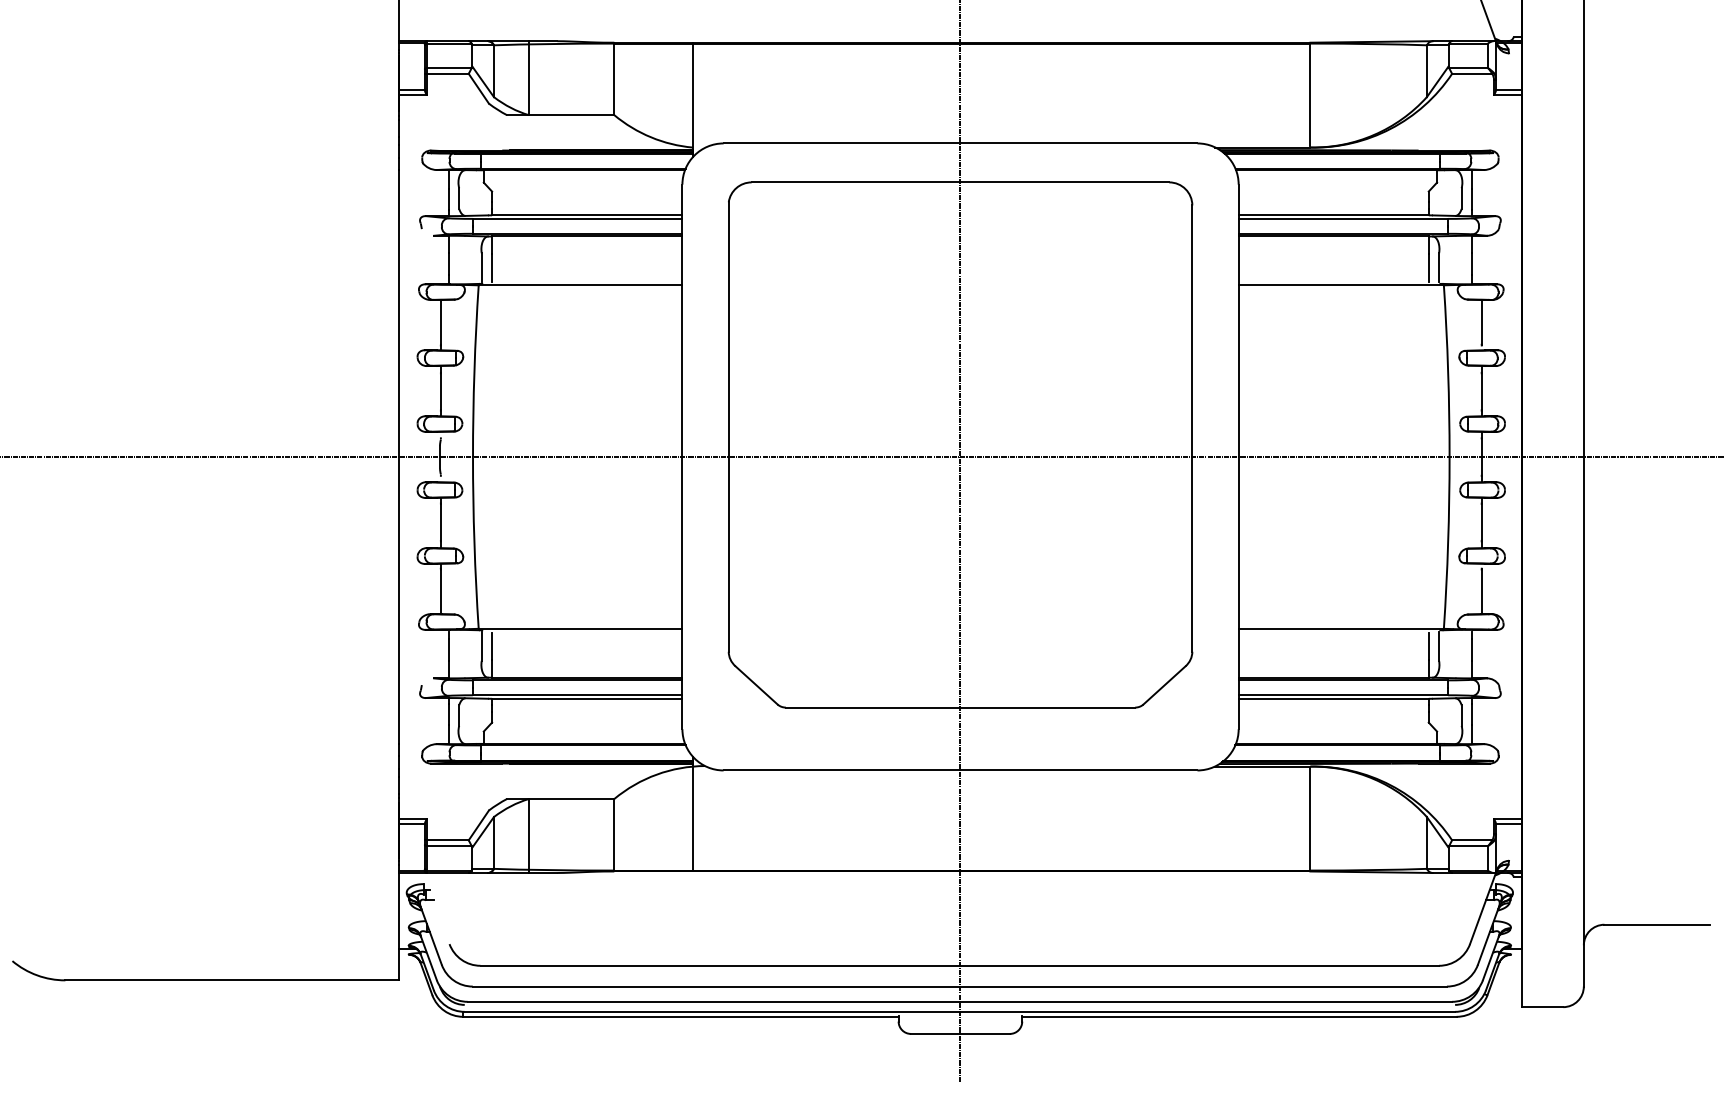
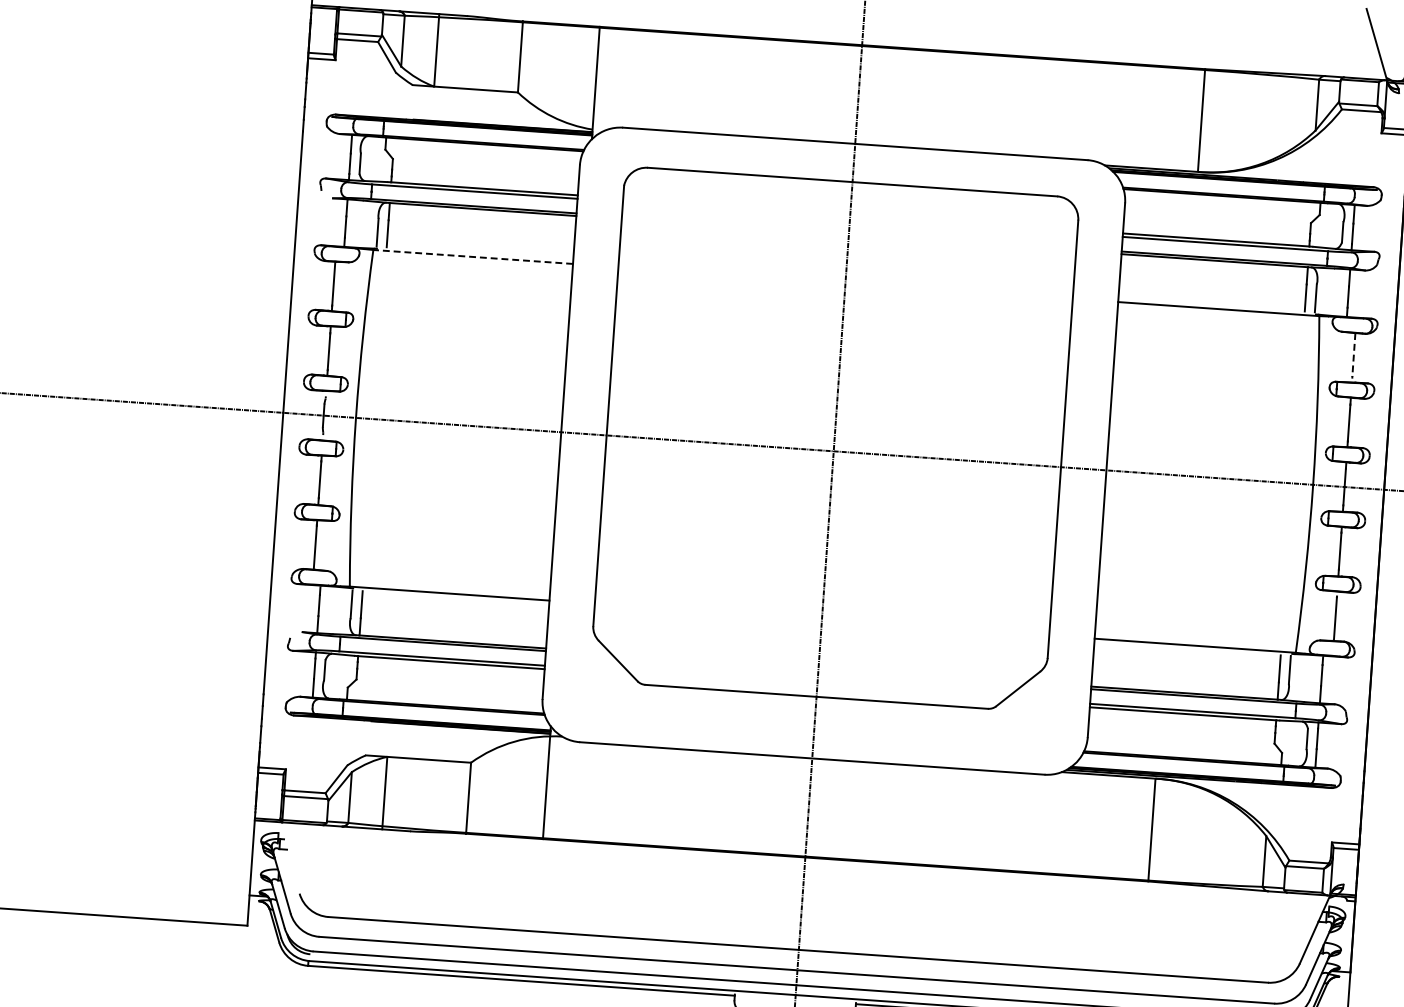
line: (580, 285) -> (473, 257), solid -> dashed
line: (1481, 322) -> (1353, 355), solid -> dashed

